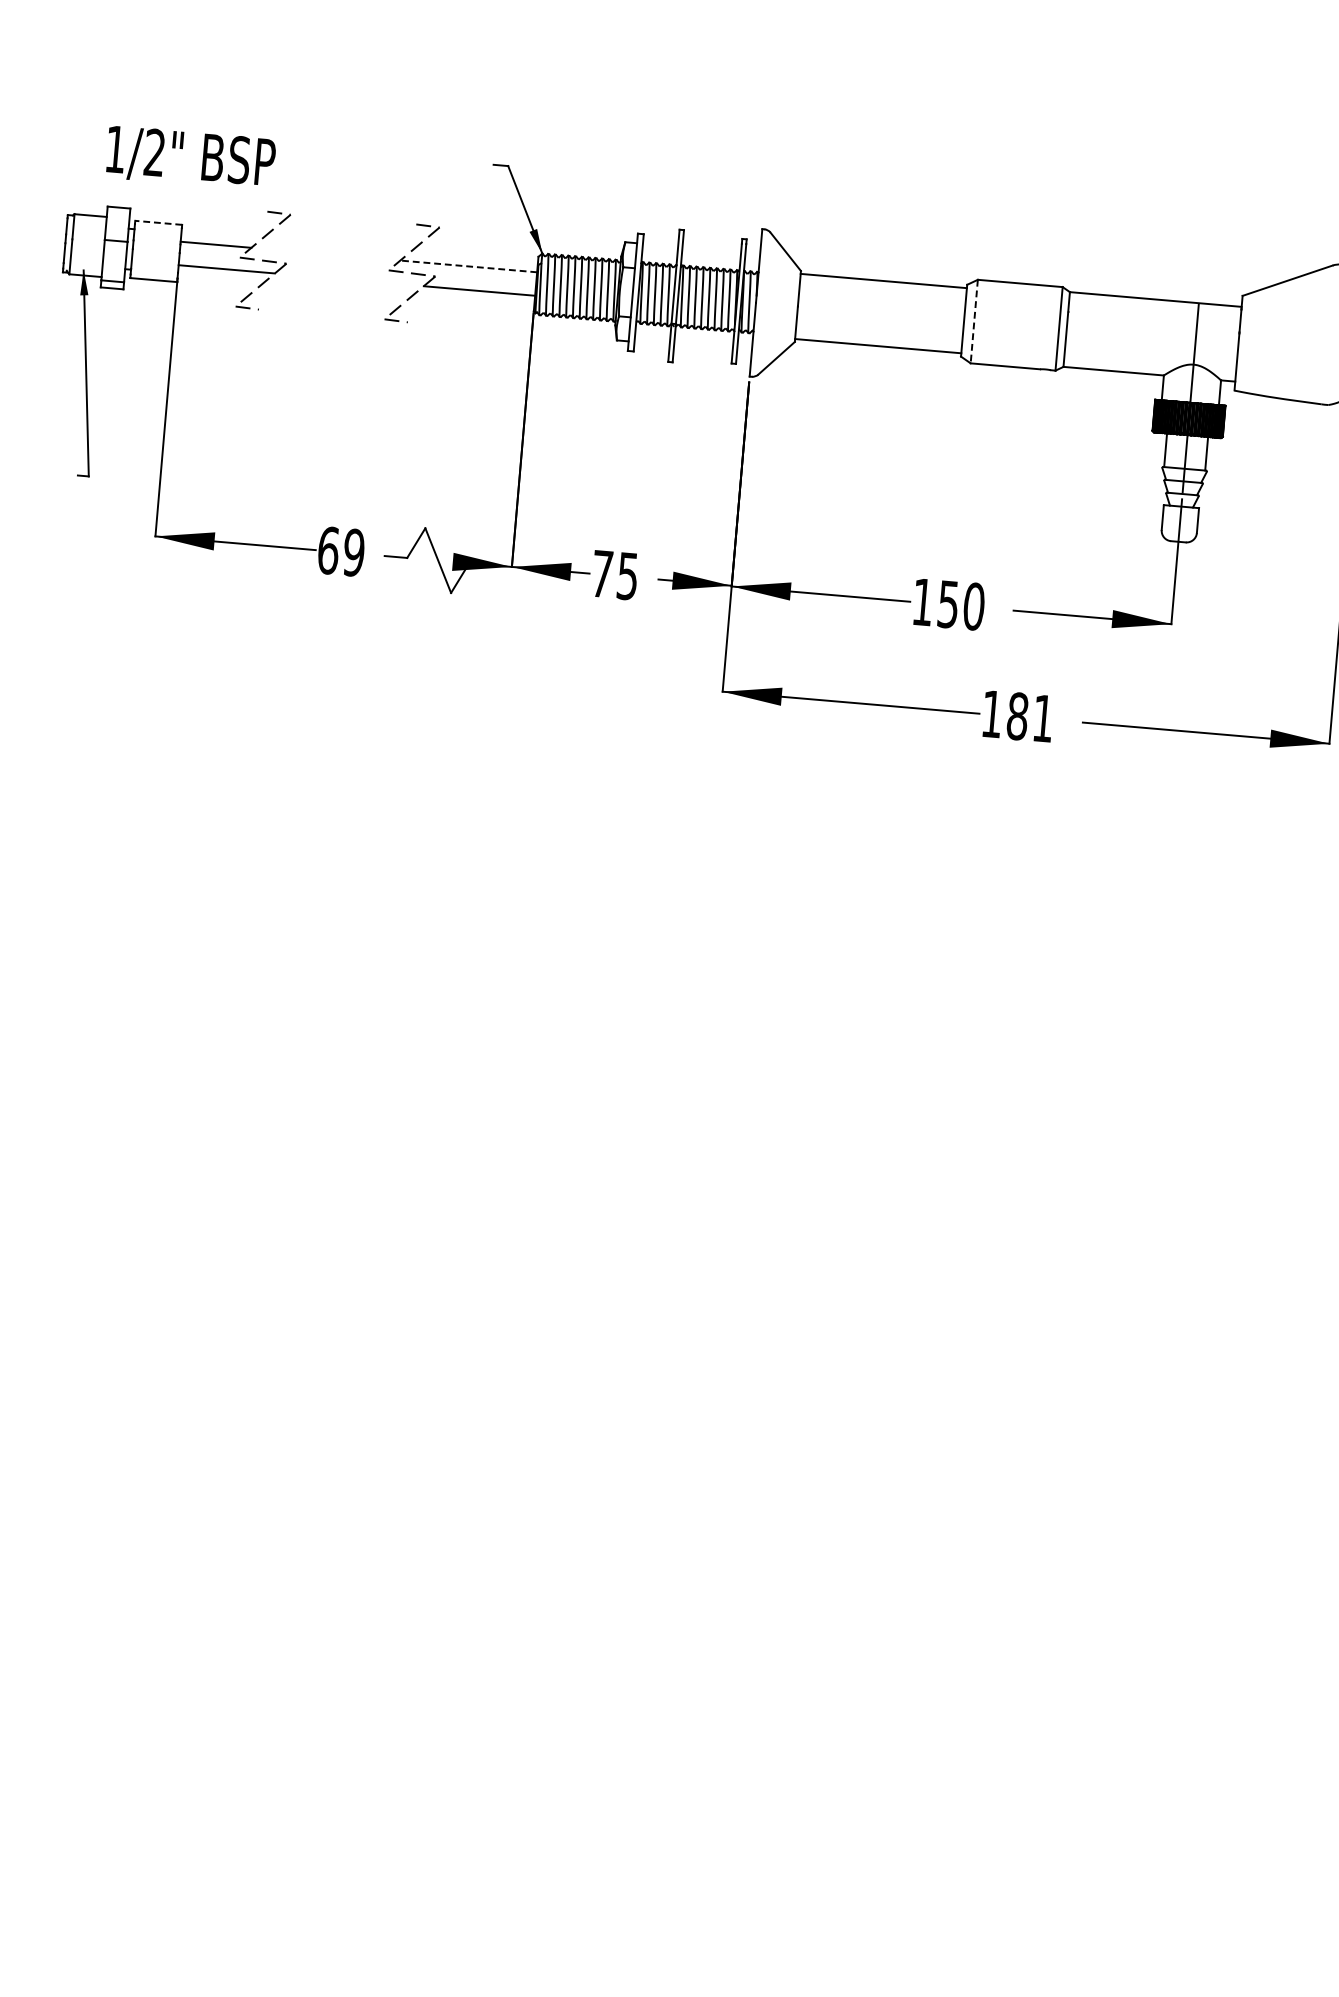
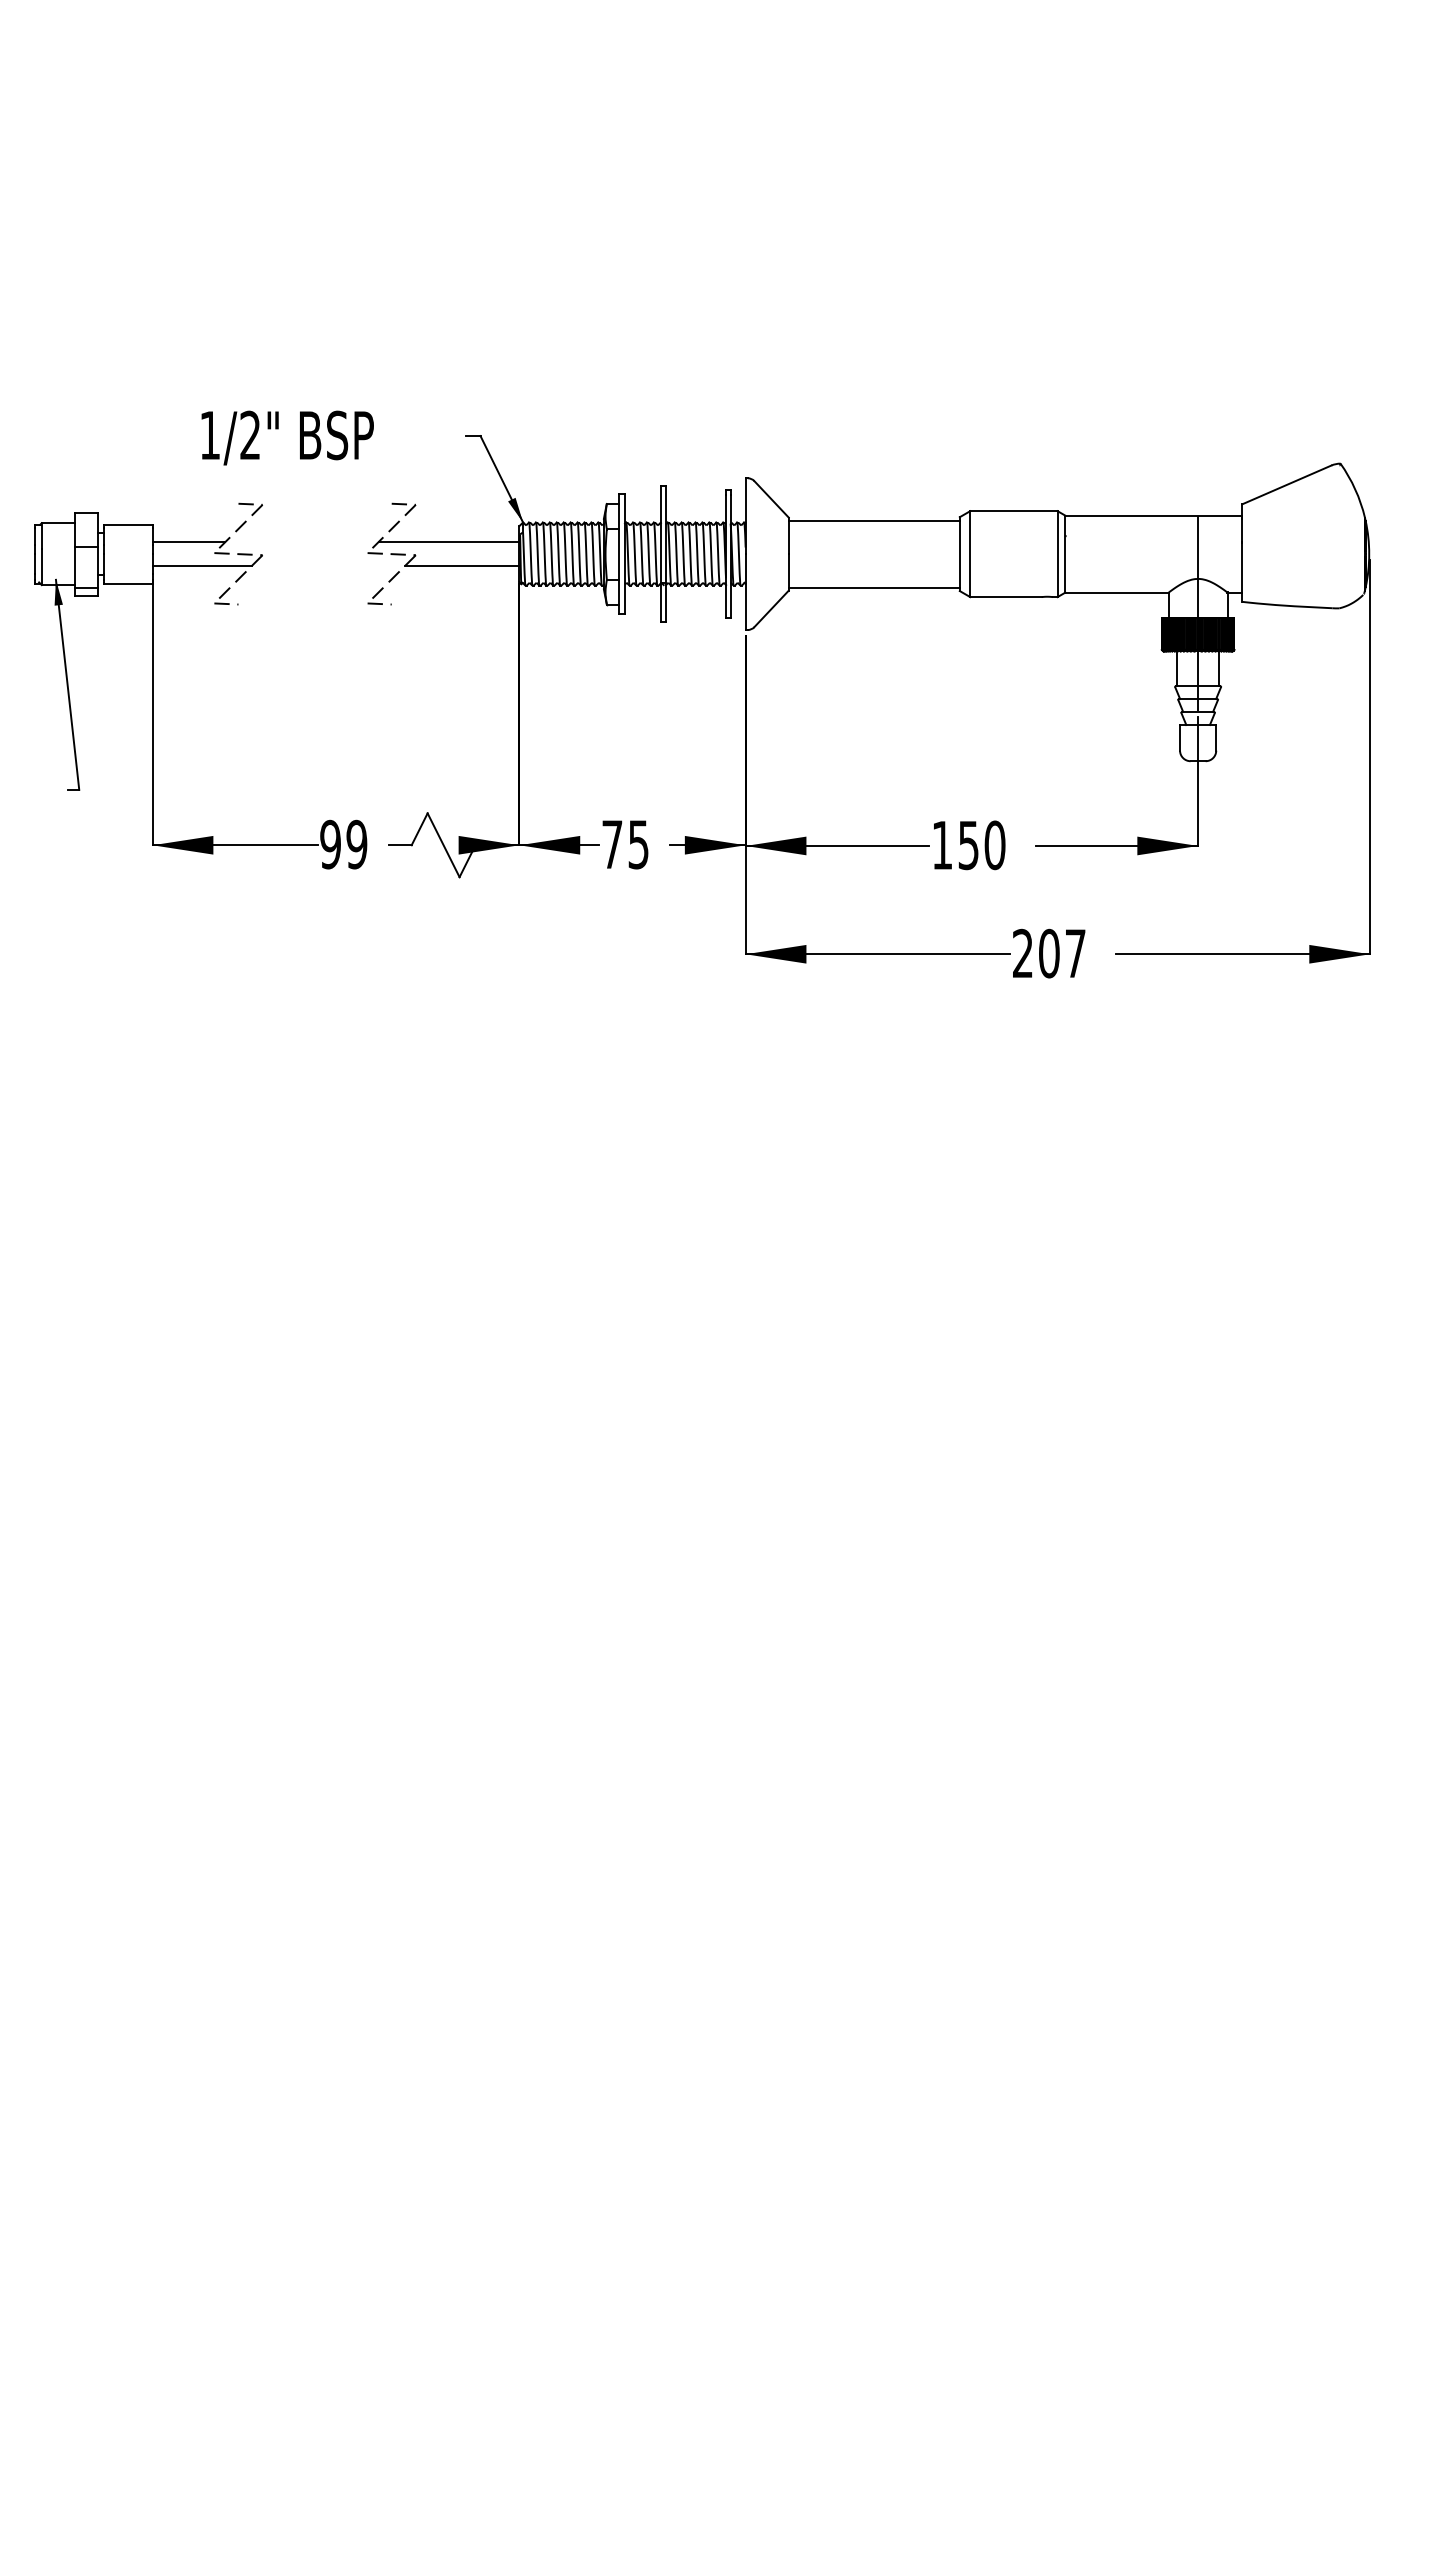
text: (190, 157) -> (287, 437), moved
line: (157, 222) -> (127, 524), dashed -> solid
line: (468, 266) -> (448, 542), dashed -> solid
line: (974, 321) -> (970, 554), dashed -> solid
text: (328, 550) -> (330, 844), 69 -> 99
text: (1017, 716) -> (1049, 953), 181 -> 207

